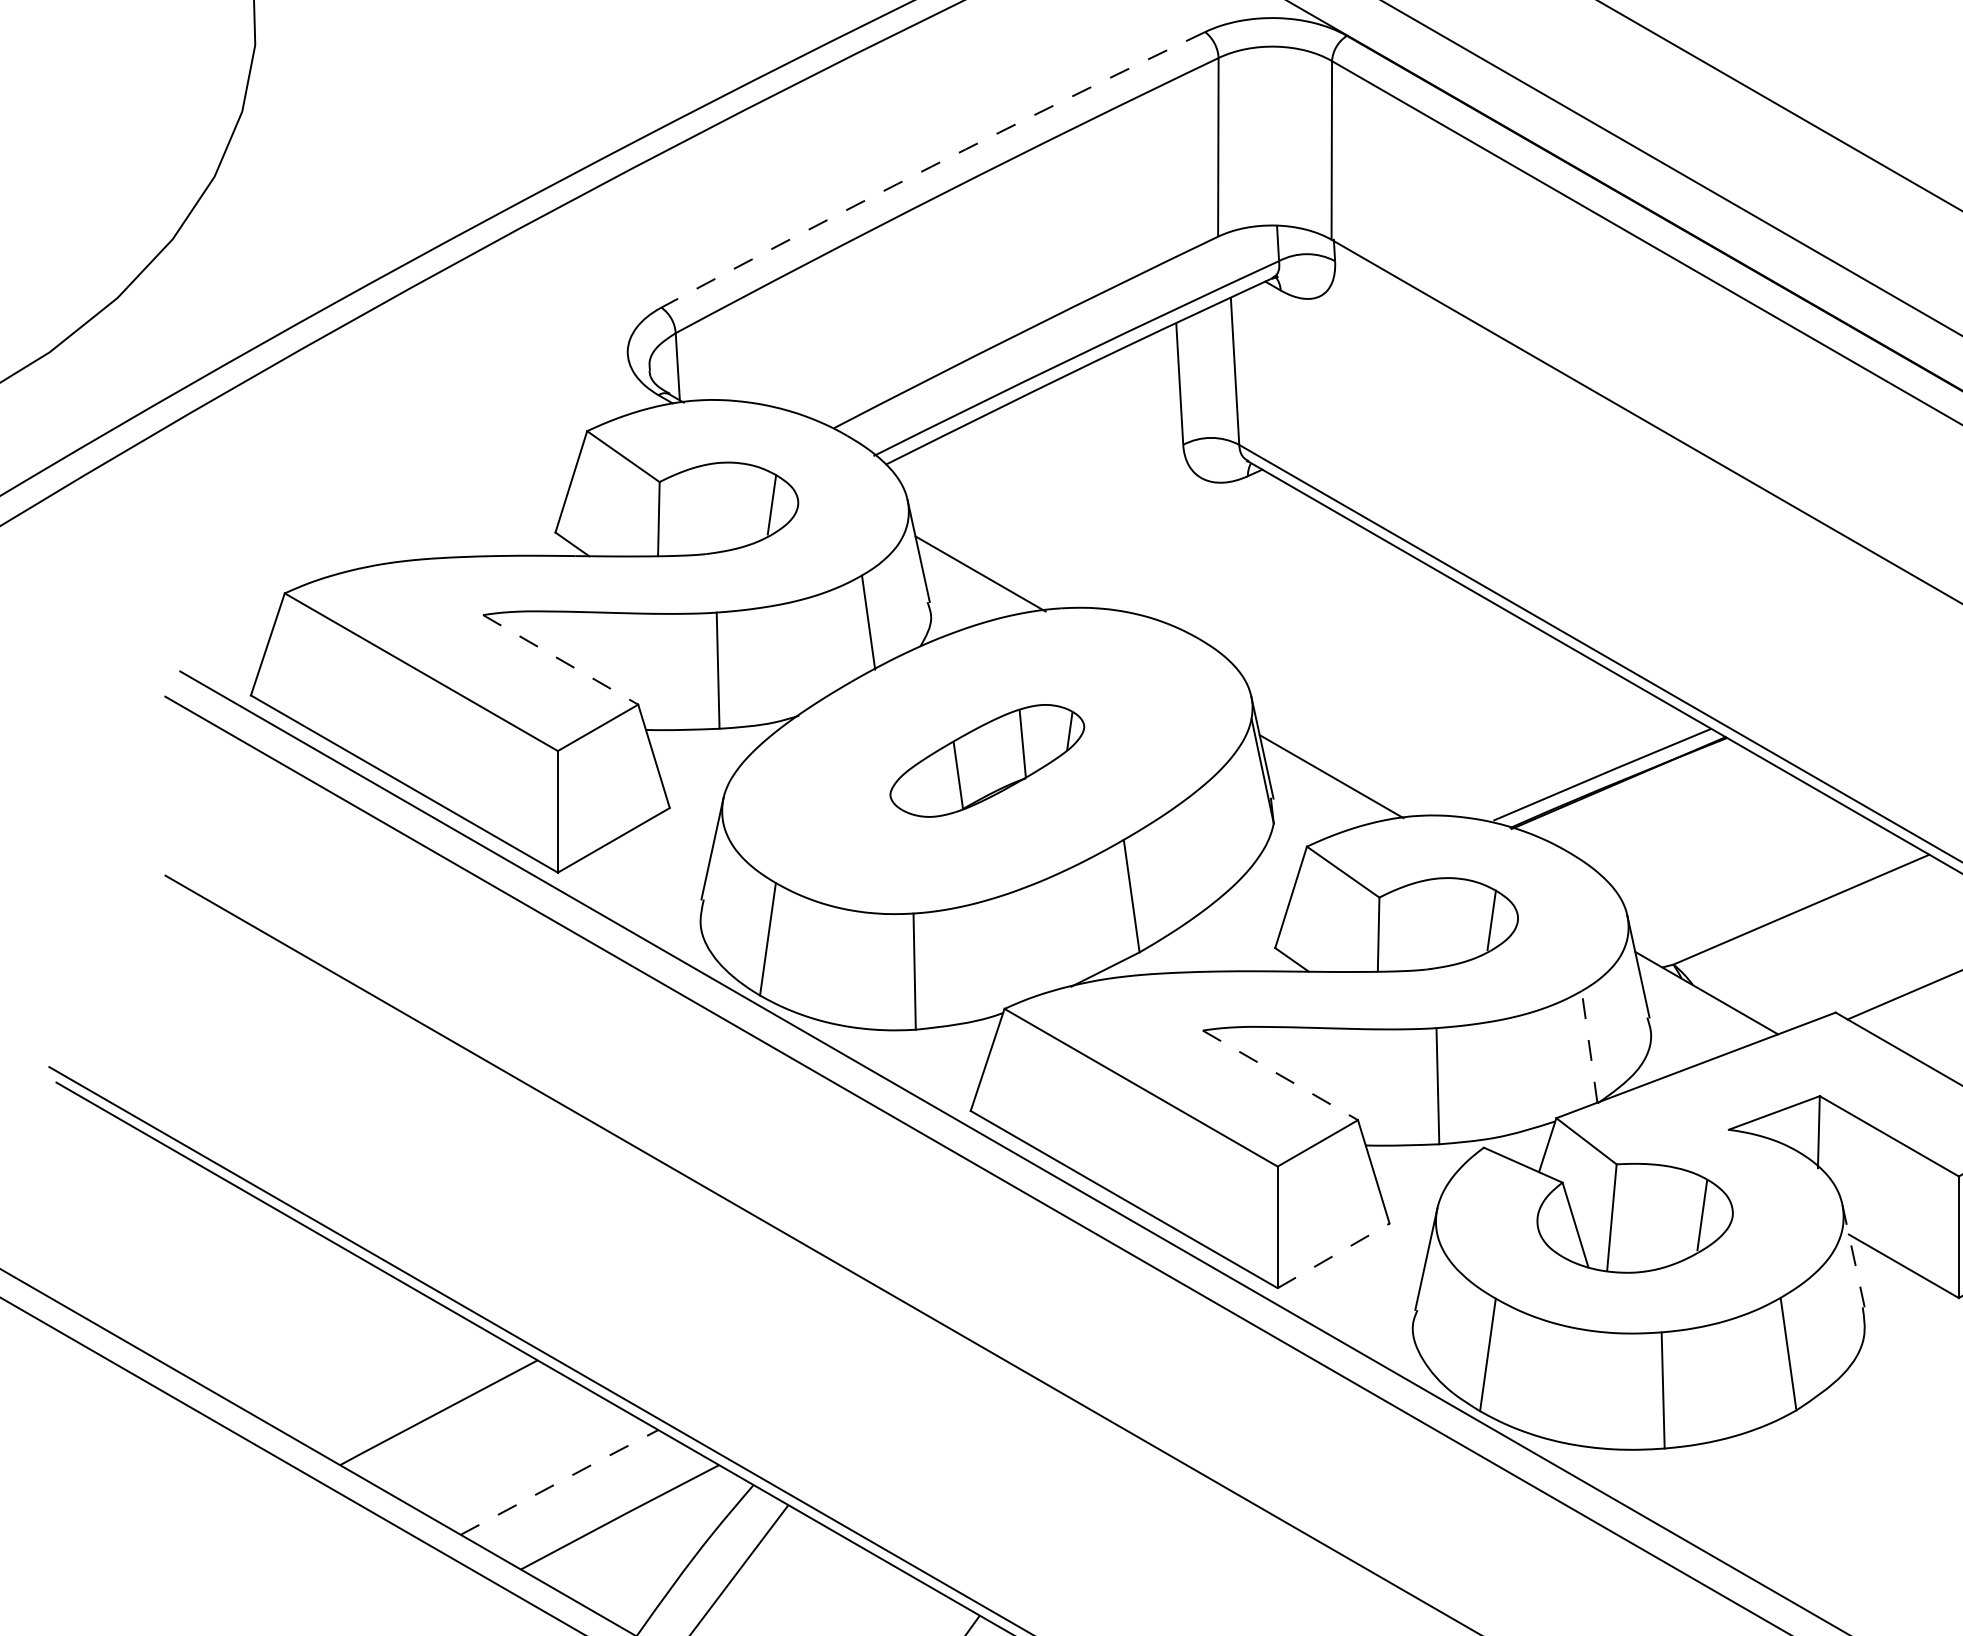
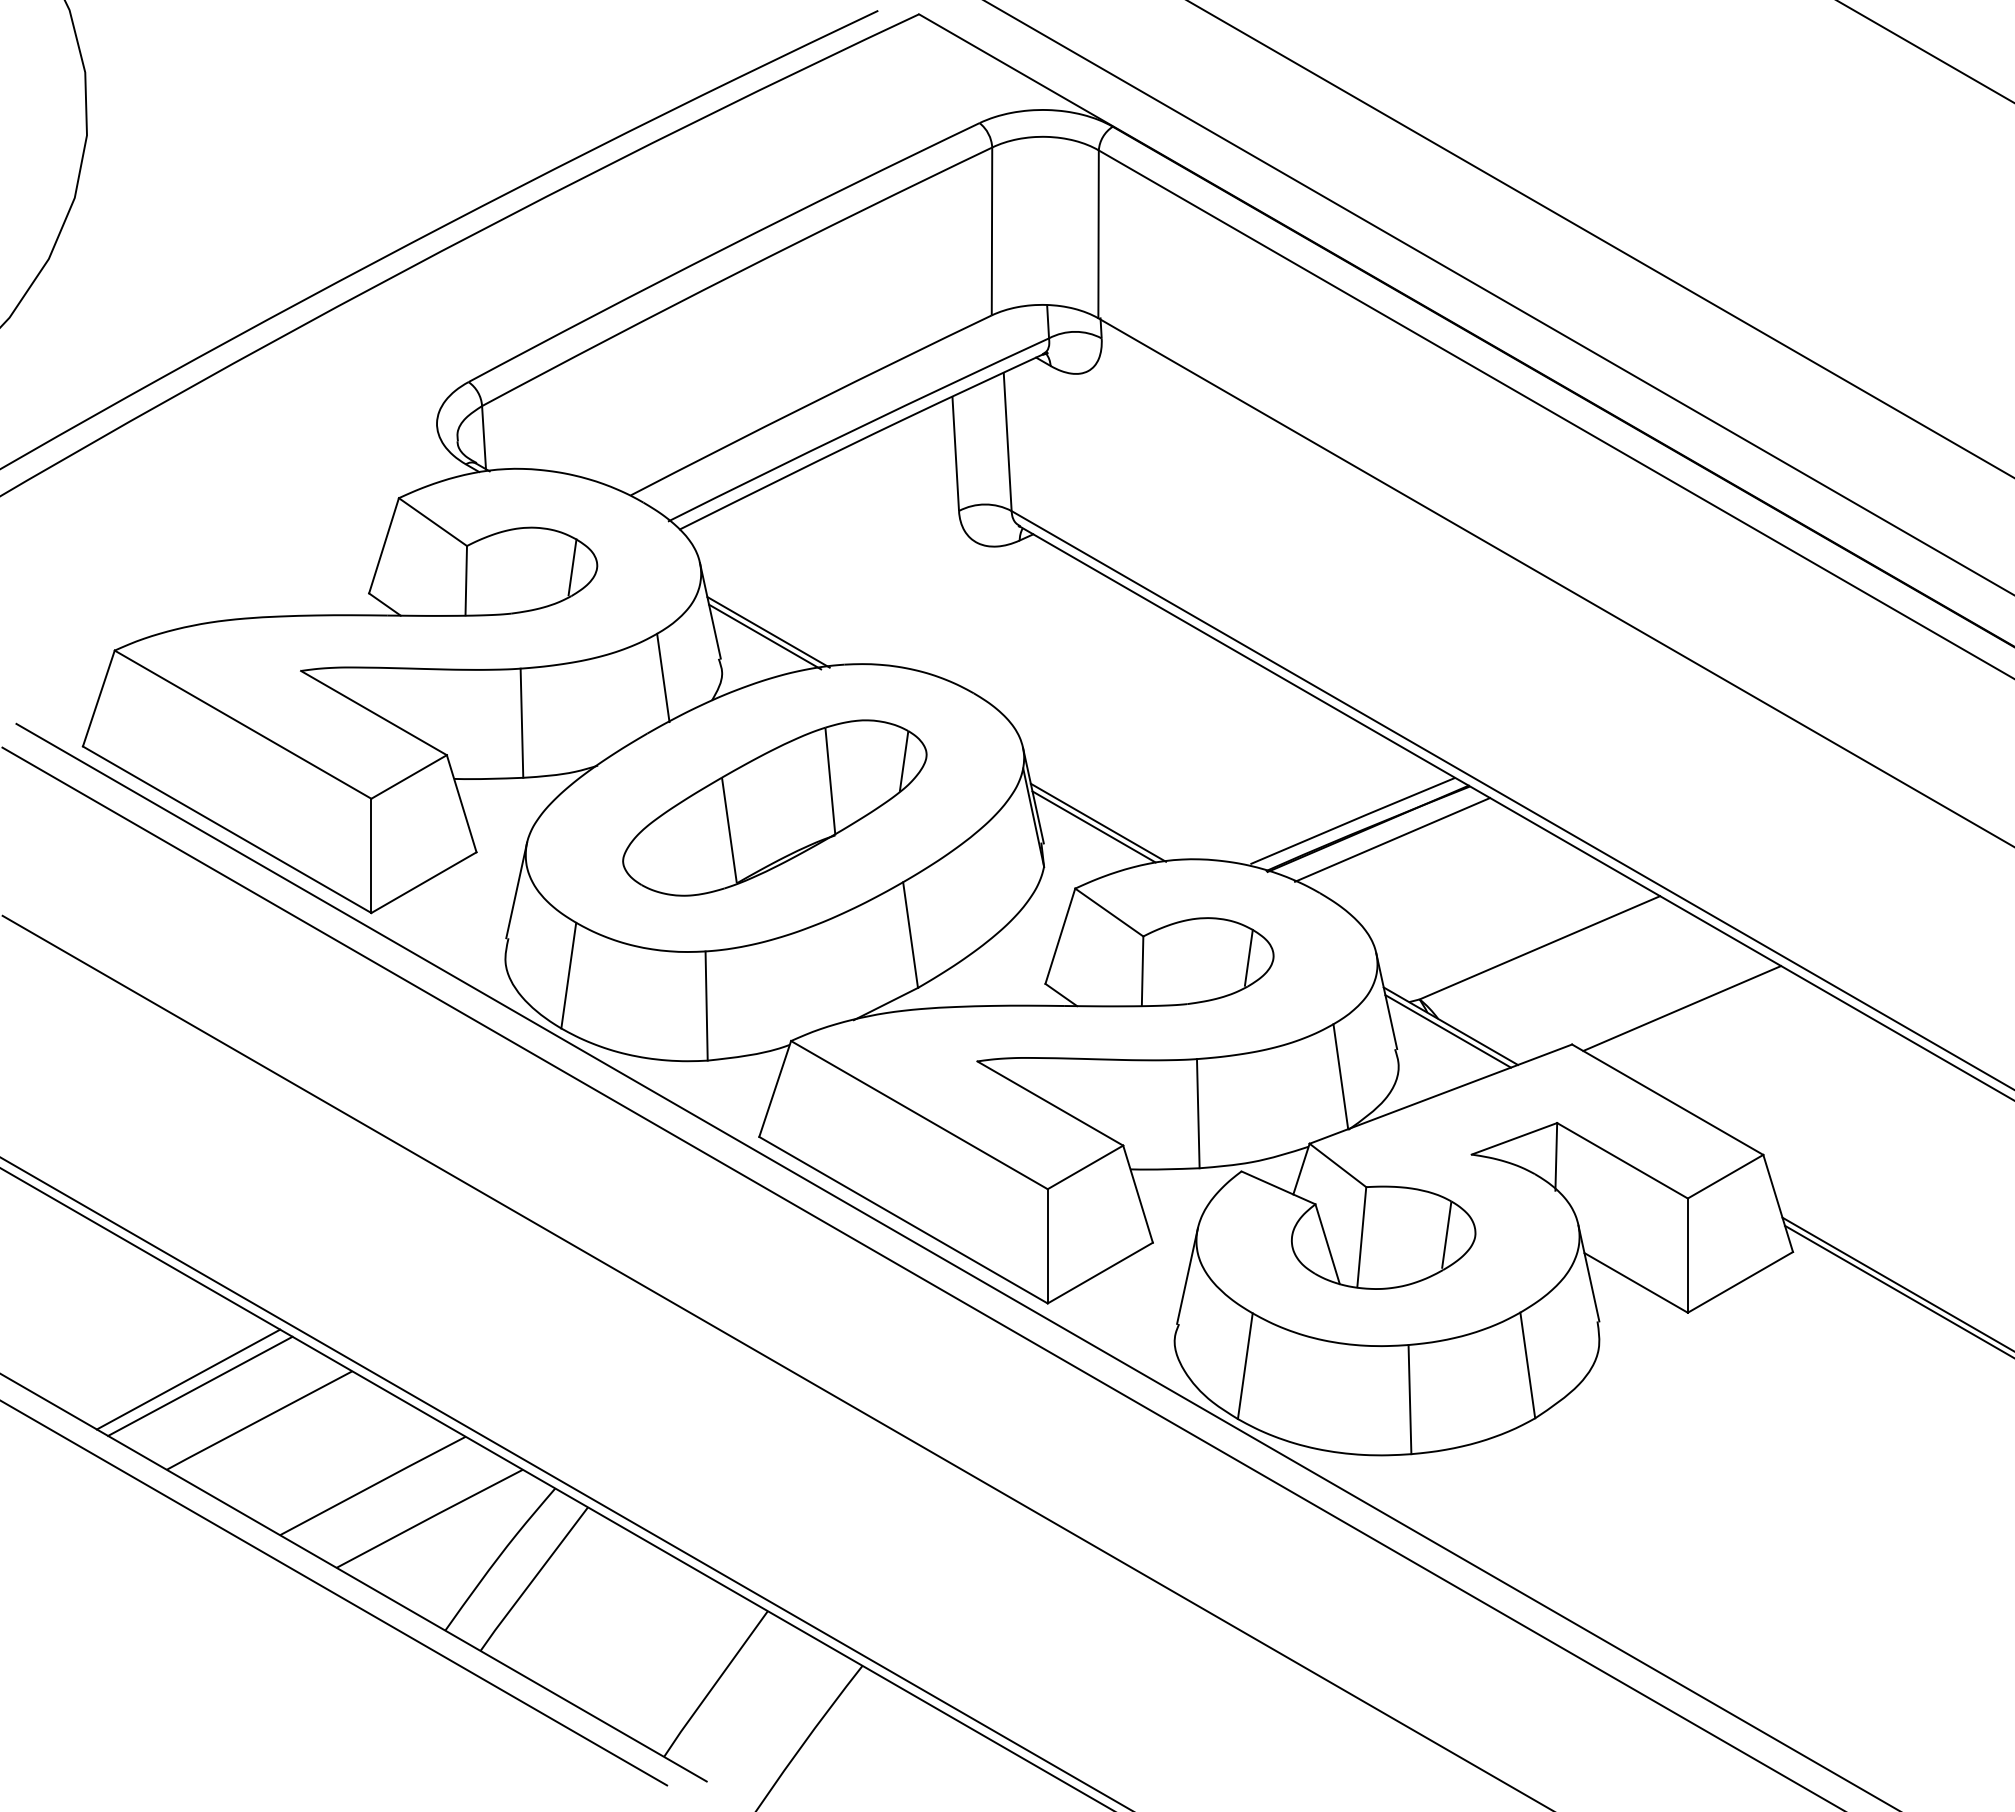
arc: (931, 166) -> (722, 249), dashed -> solid
line: (977, 578) -> (765, 636), added
line: (561, 660) -> (374, 713), dashed -> solid
part: (986, 760) -> (774, 807), size x1.67
line: (1326, 780) -> (1093, 826), added
line: (1644, 794) -> (1392, 839), added
line: (1703, 998) -> (1447, 1031), added
line: (1589, 1046) -> (1340, 1076), dashed -> solid
line: (1280, 1075) -> (1050, 1103), dashed -> solid
line: (1333, 1256) -> (1100, 1273), dashed -> solid
line: (1853, 1256) -> (1588, 1273), dashed -> solid
line: (363, 1369) -> (188, 1379), added
line: (376, 1375) -> (200, 1385), added
line: (560, 1481) -> (373, 1485), dashed -> solid

